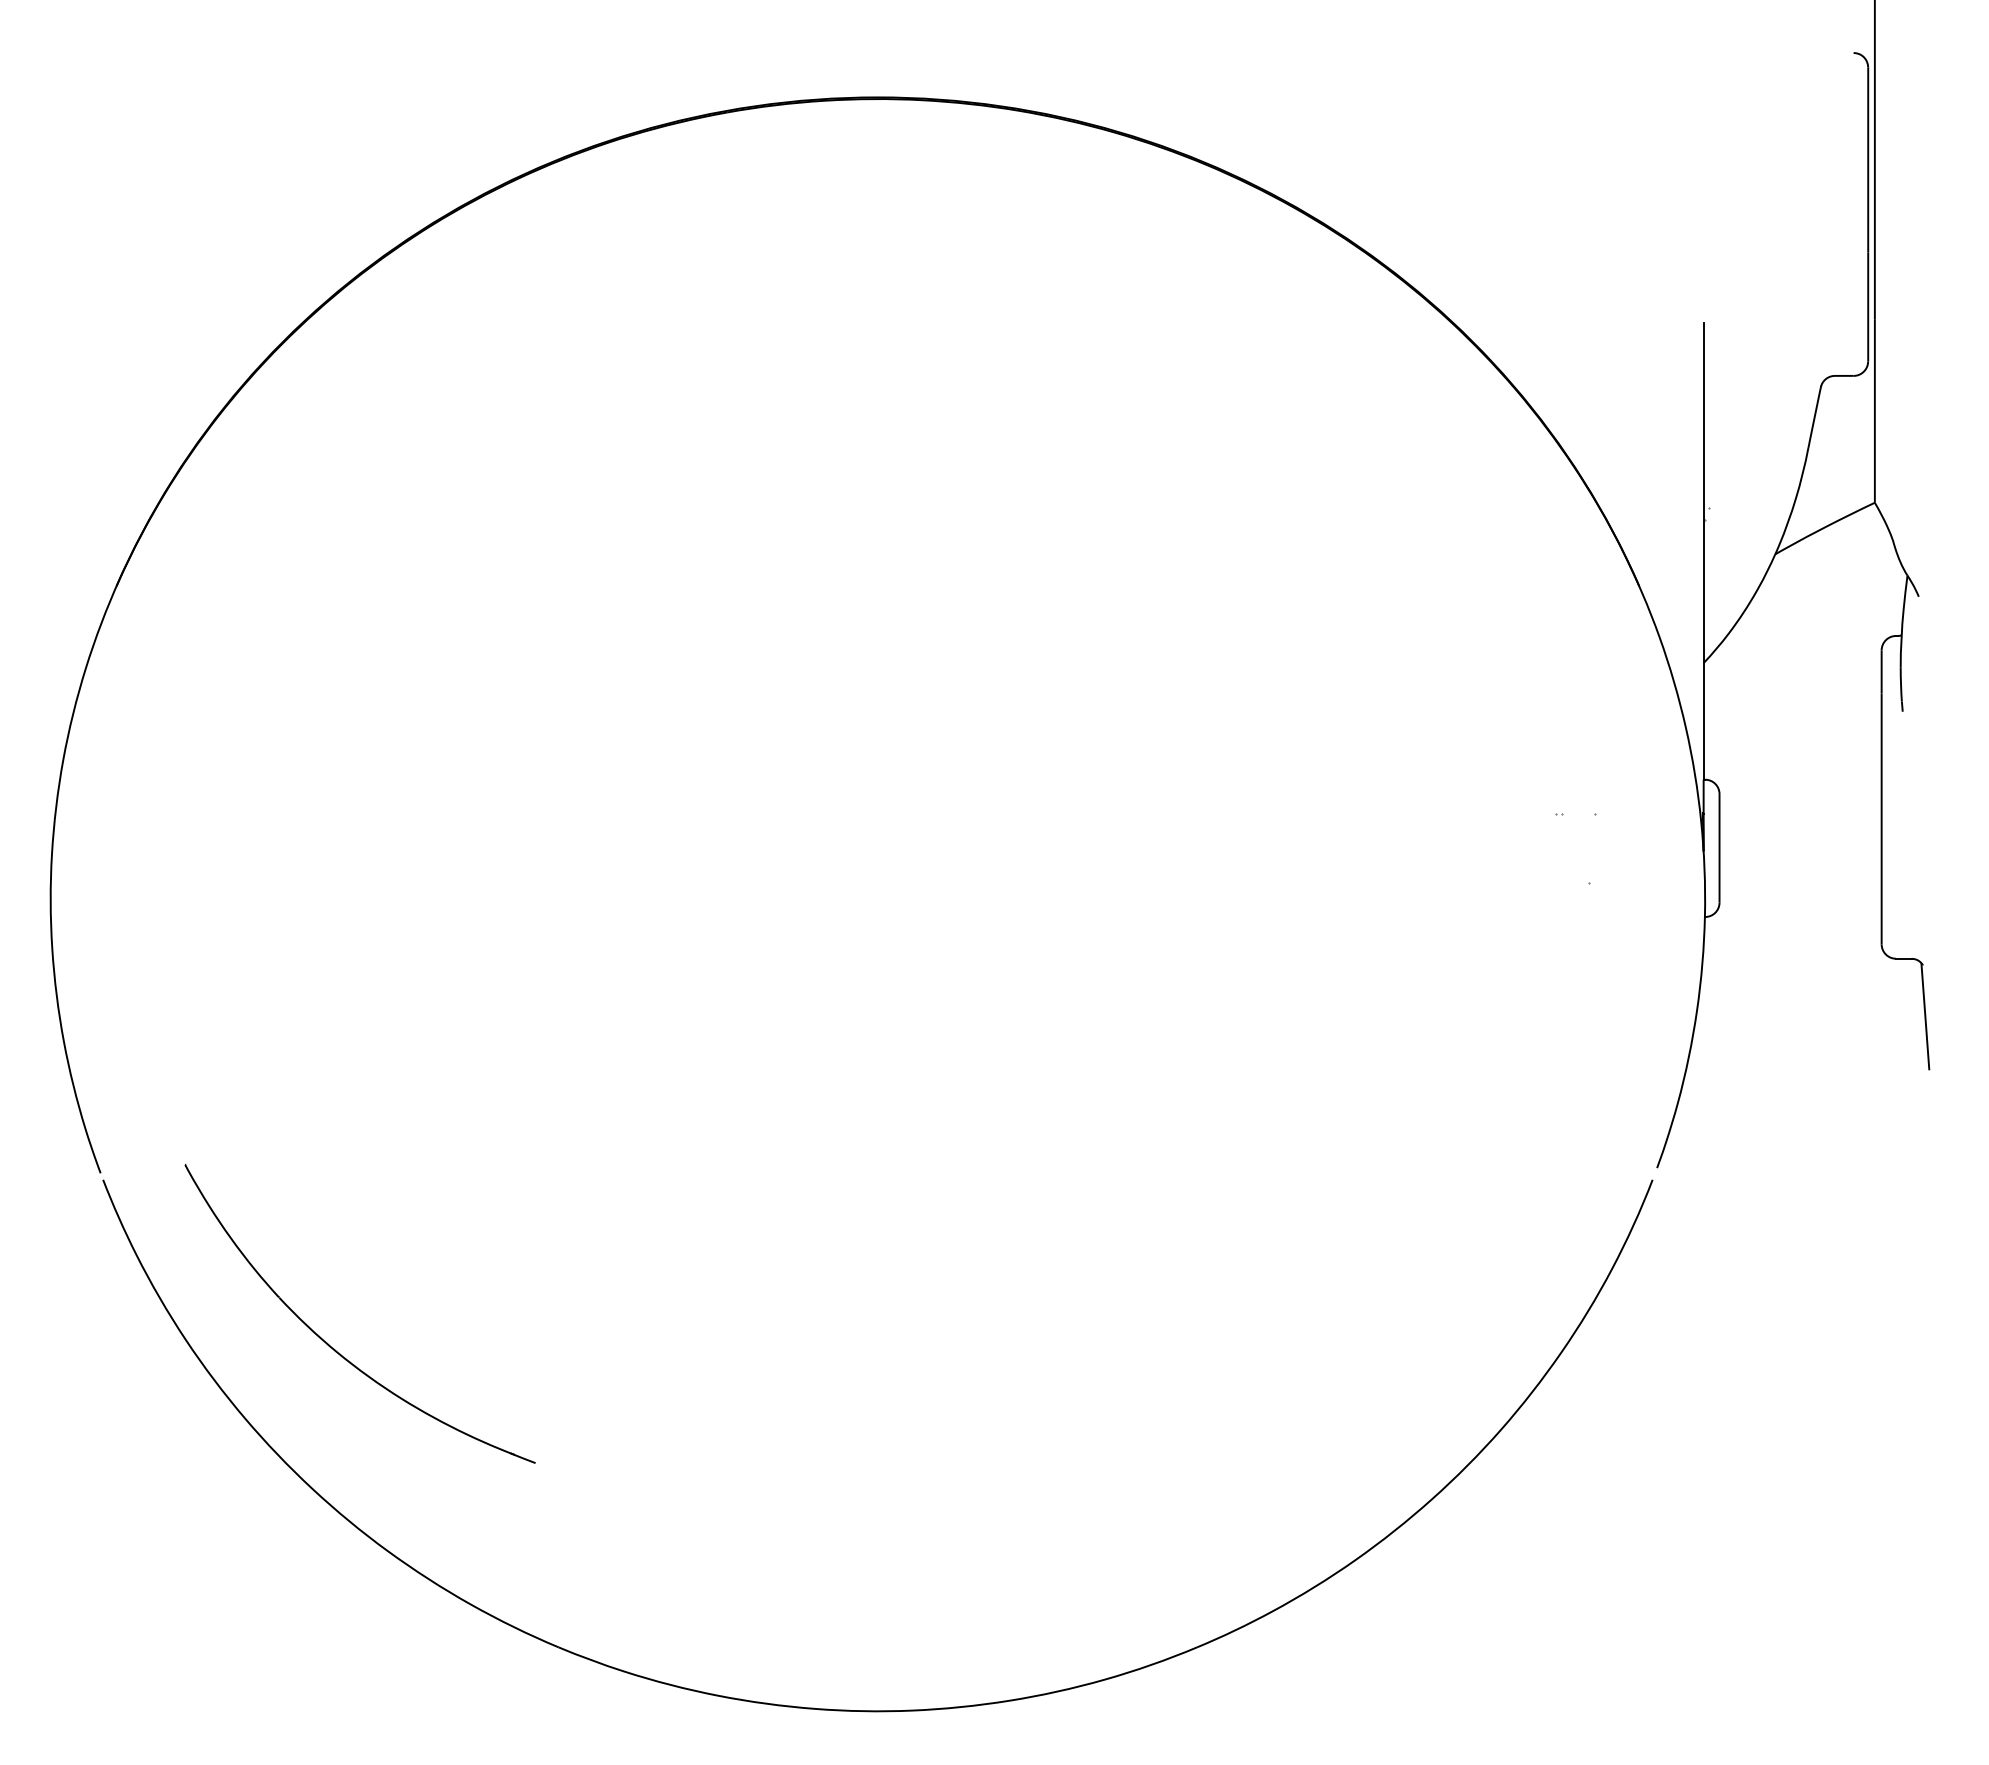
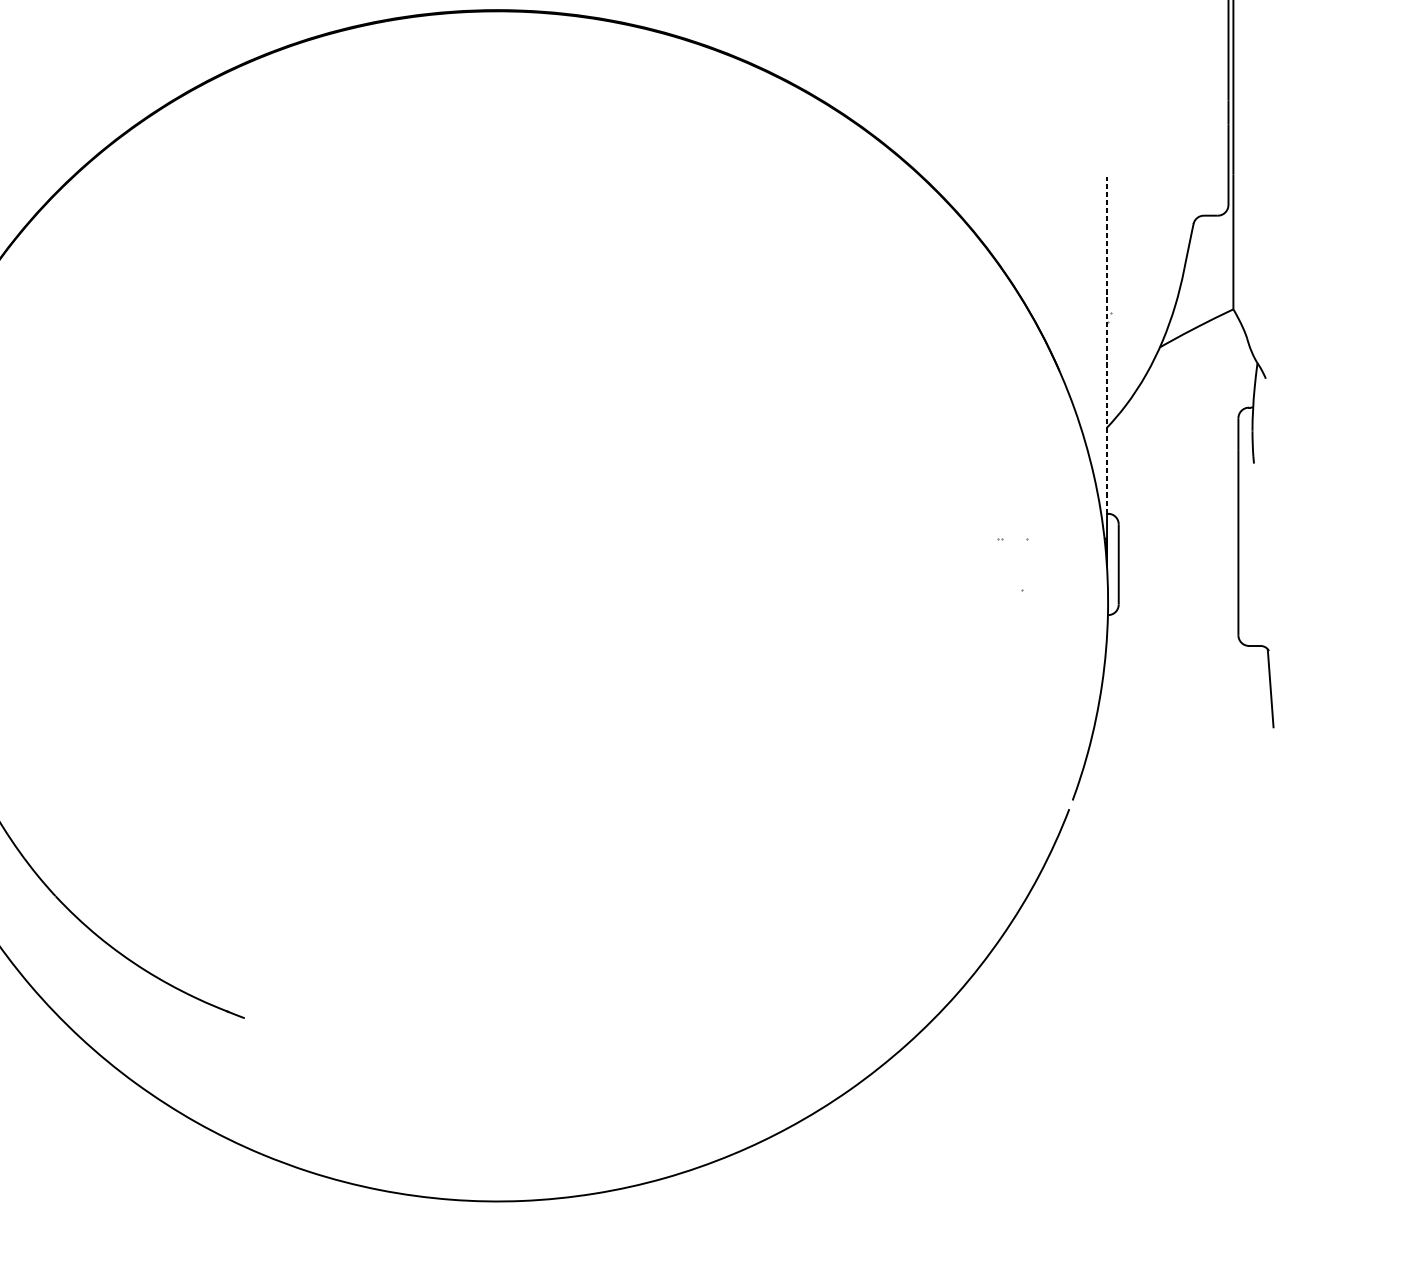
line: (1703, 550) -> (1106, 344), solid -> dashed

